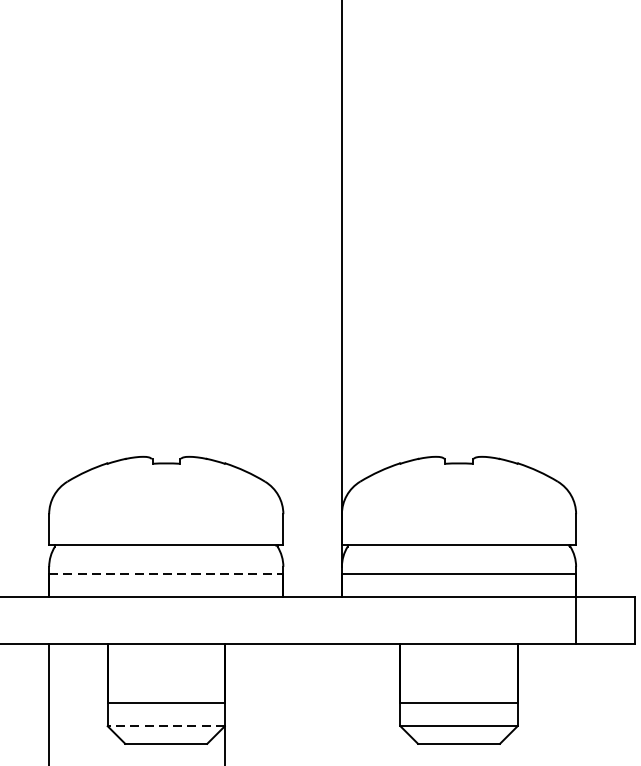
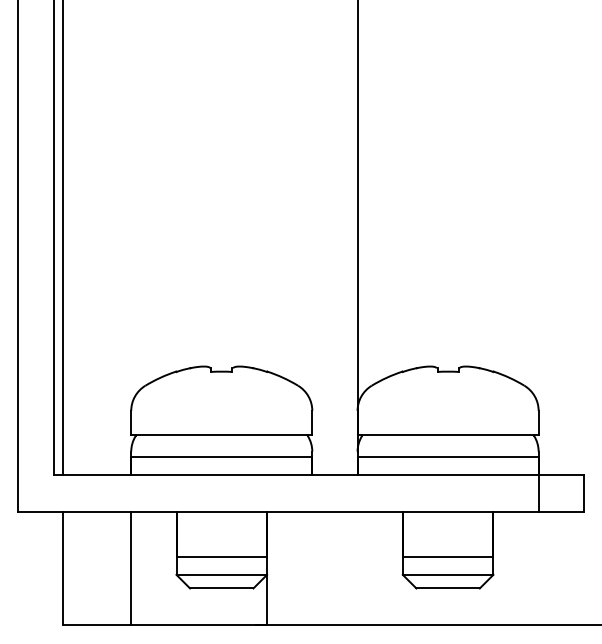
line: (165, 574) -> (221, 457), dashed -> solid
line: (165, 725) -> (221, 574), dashed -> solid

